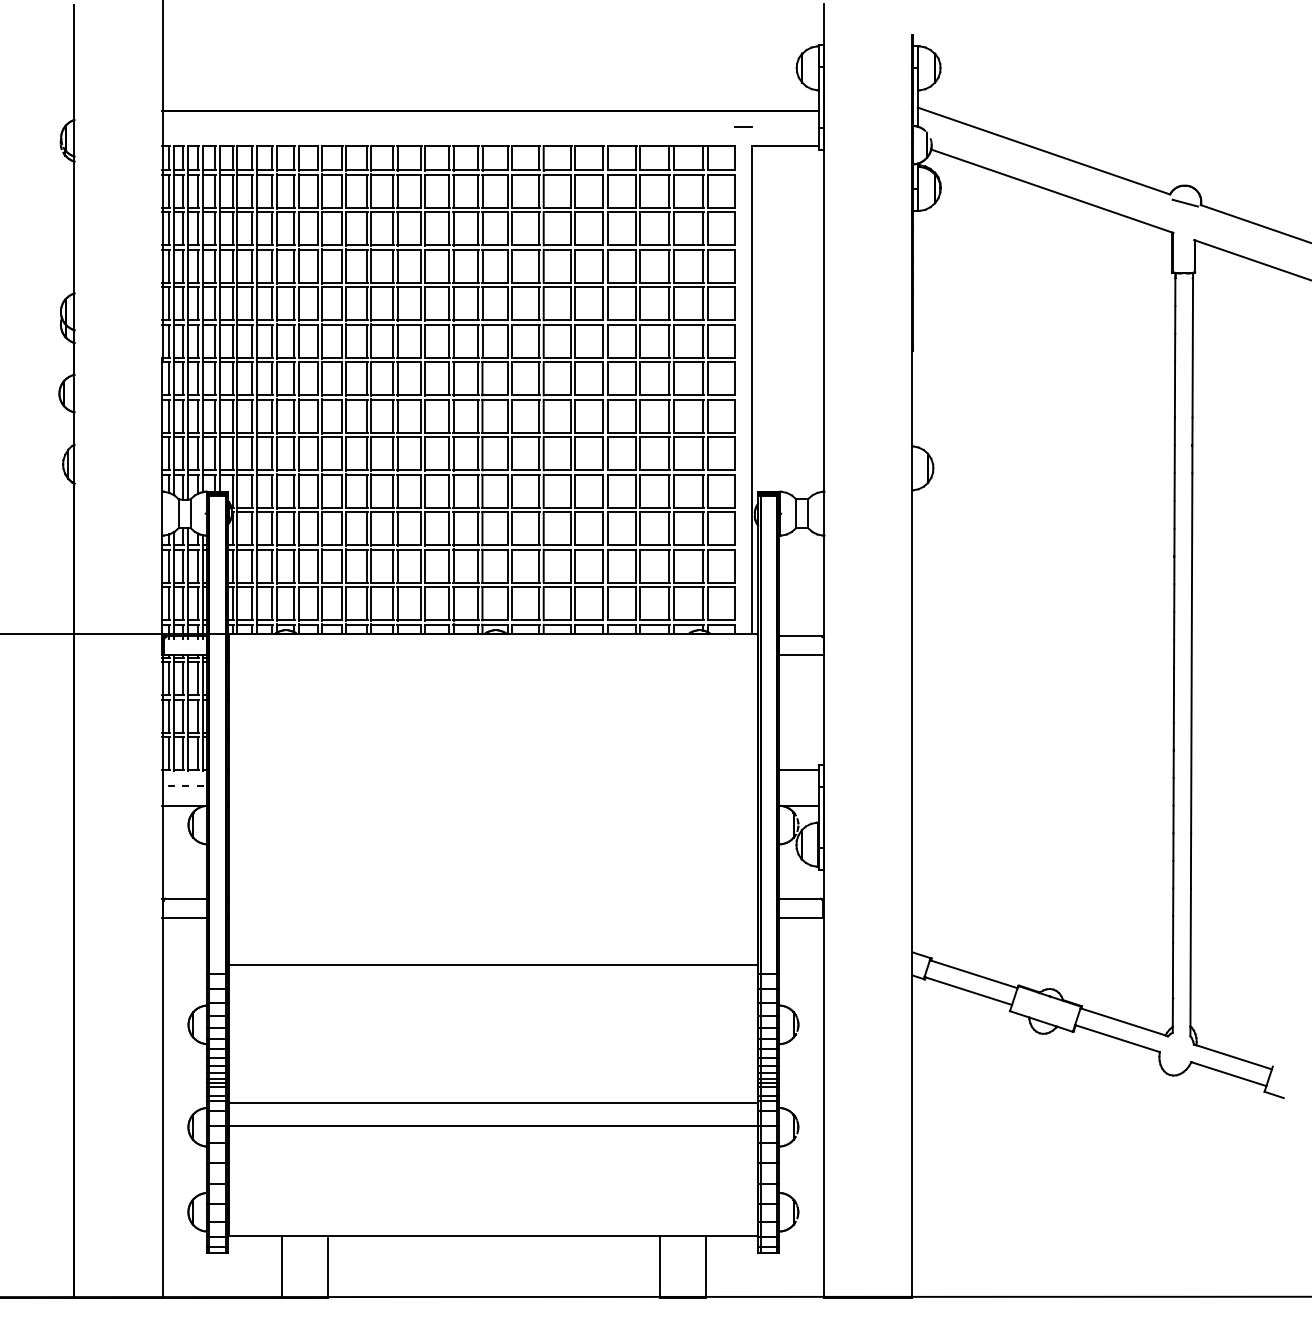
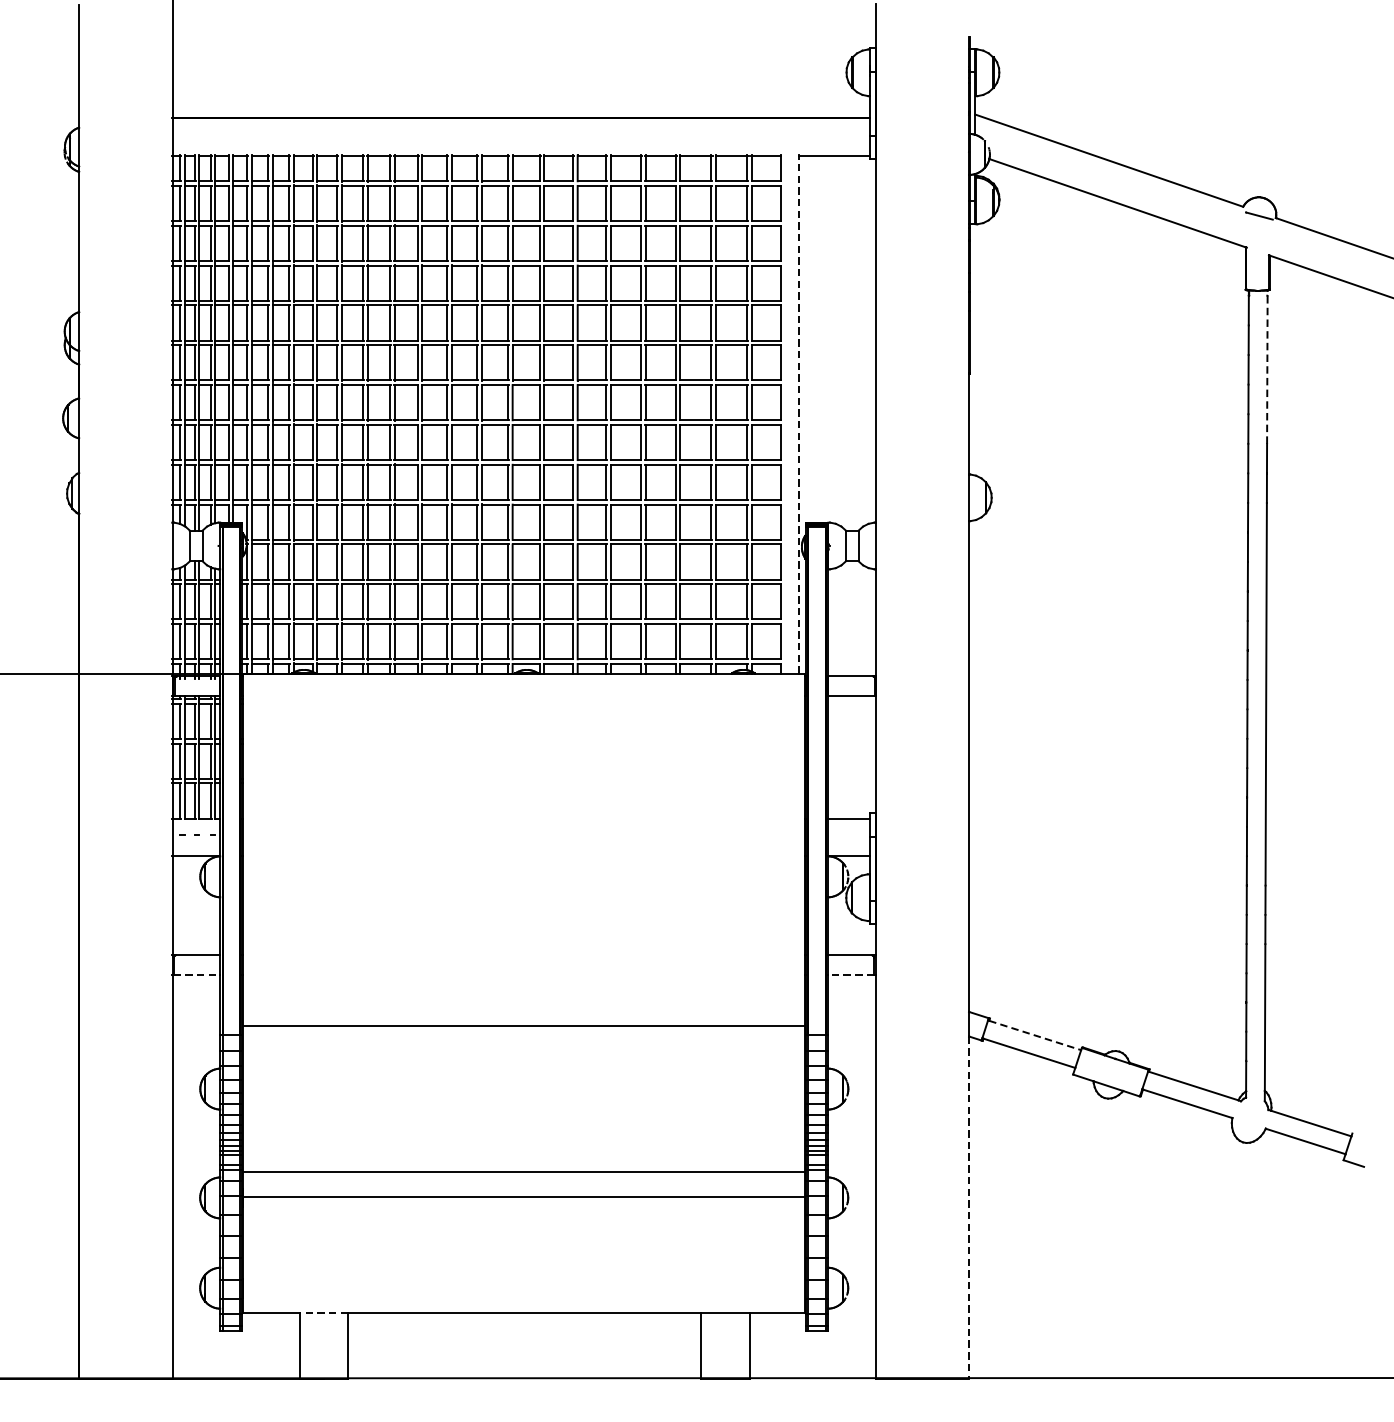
line: (743, 126) -> (789, 134), removed
line: (1192, 344) -> (1267, 366), solid -> dashed
line: (752, 390) -> (799, 415), solid -> dashed
line: (185, 917) -> (197, 975), solid -> dashed
line: (801, 917) -> (851, 975), solid -> dashed
line: (974, 974) -> (1035, 1035), solid -> dashed
line: (912, 1137) -> (969, 1208), solid -> dashed
line: (304, 1235) -> (323, 1312), solid -> dashed

